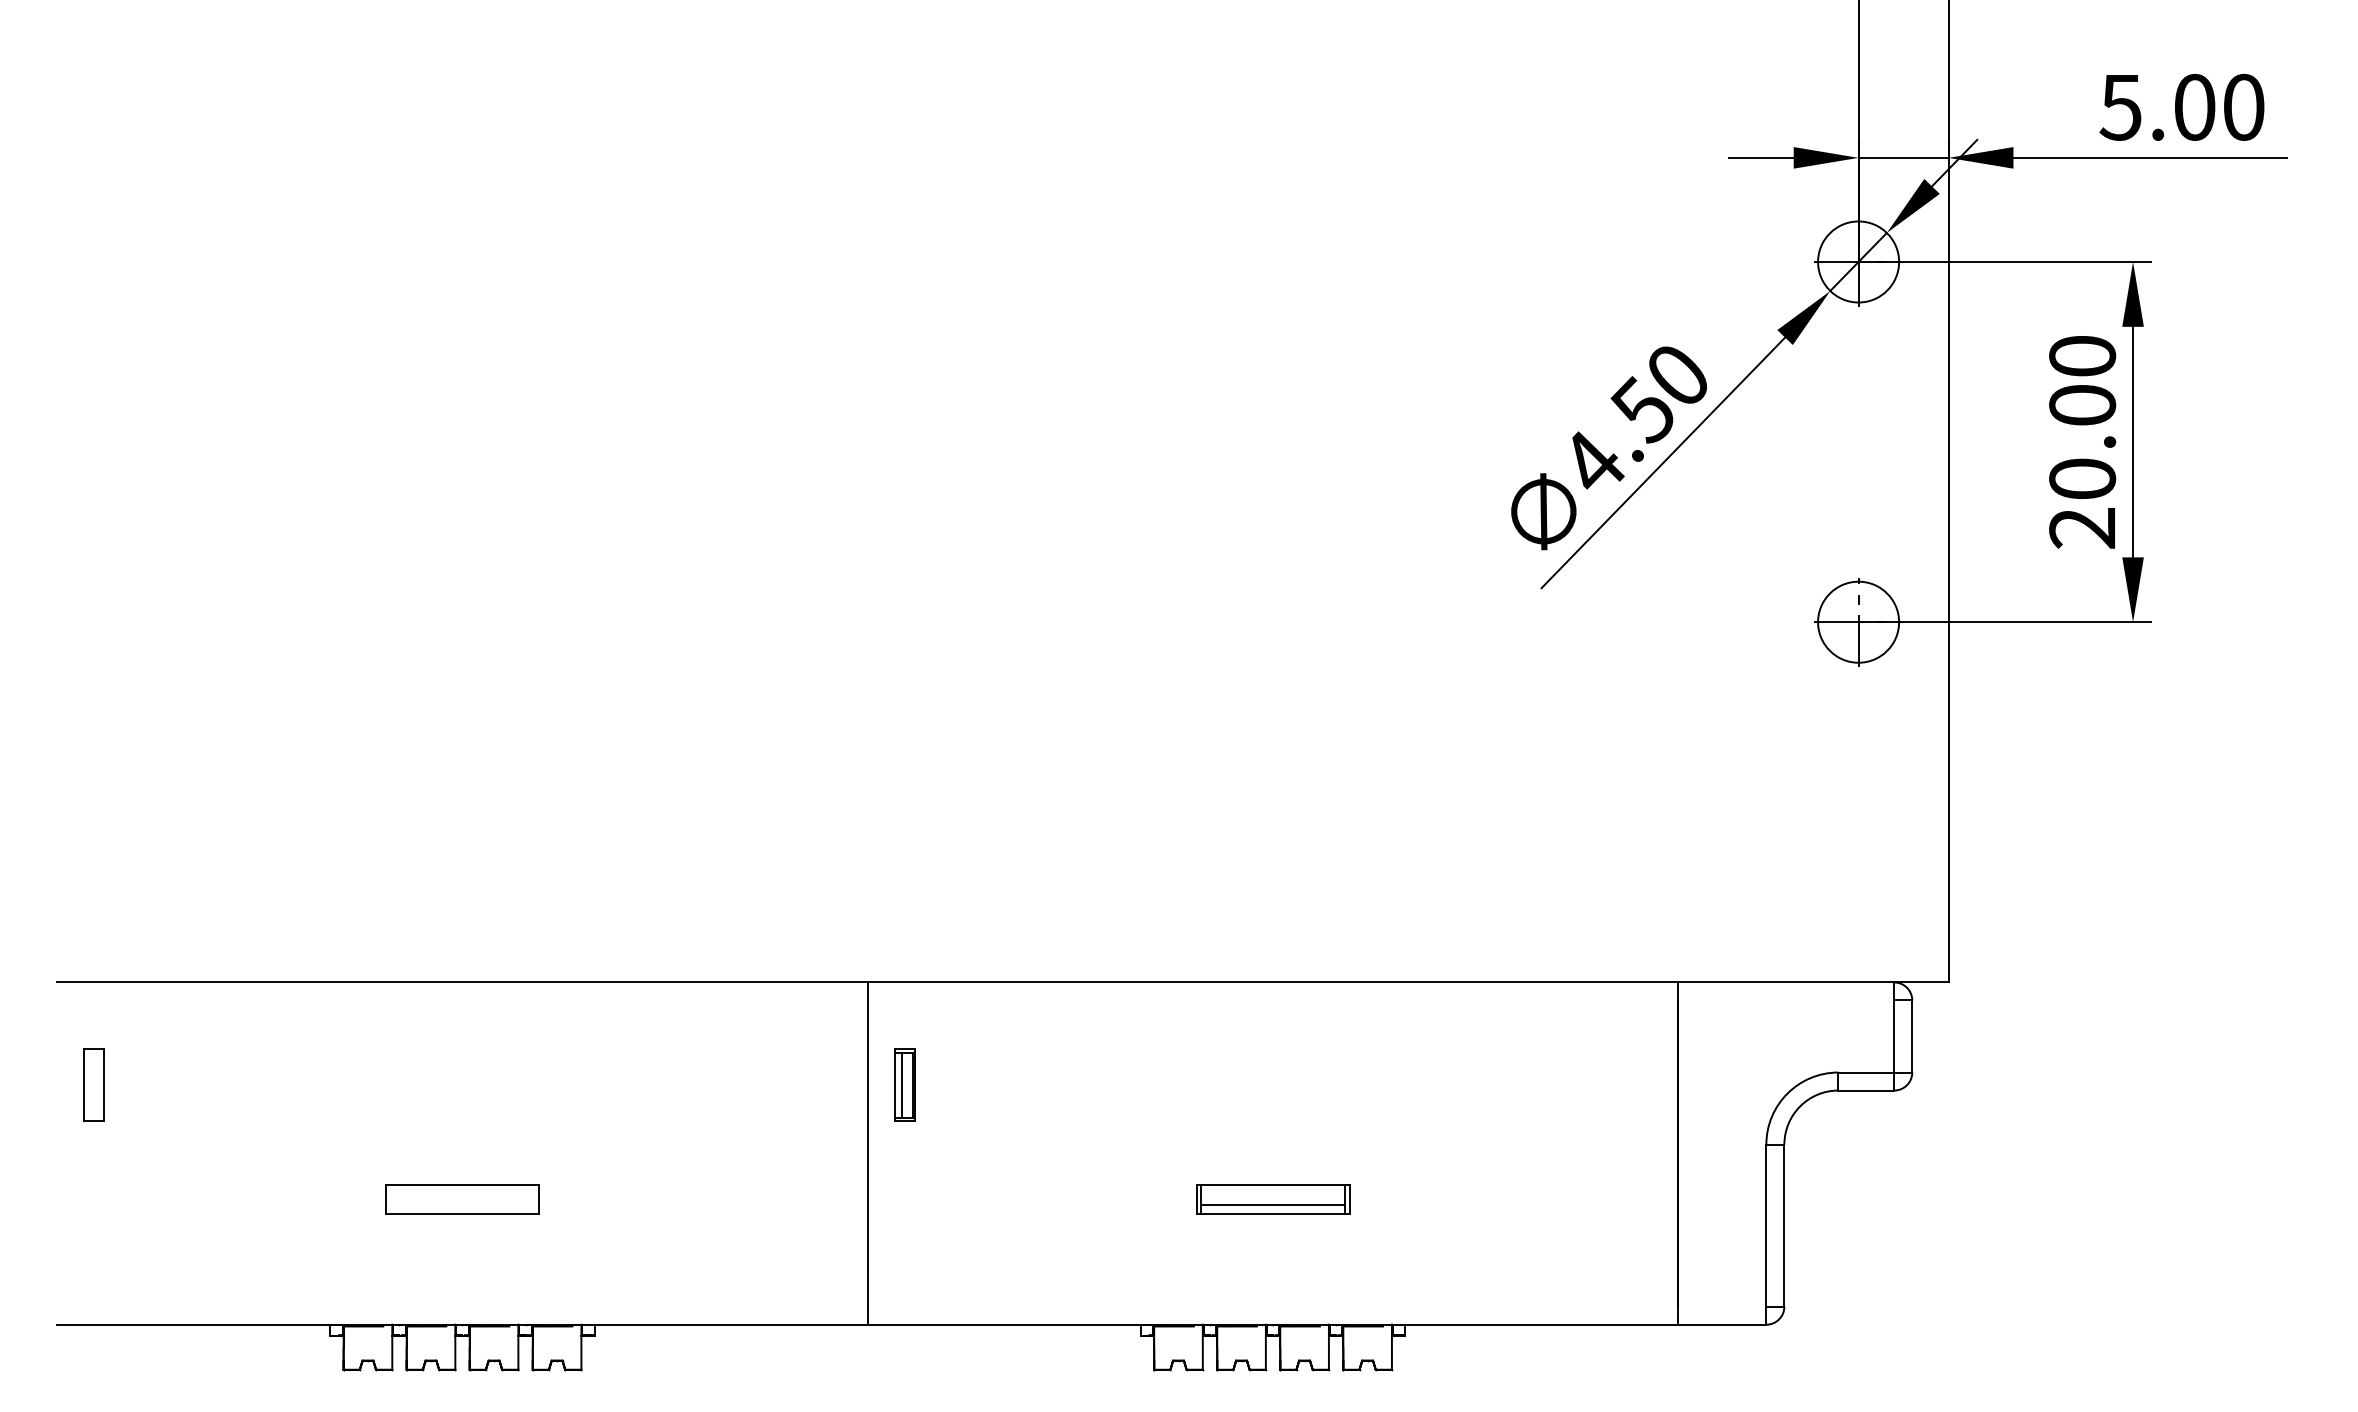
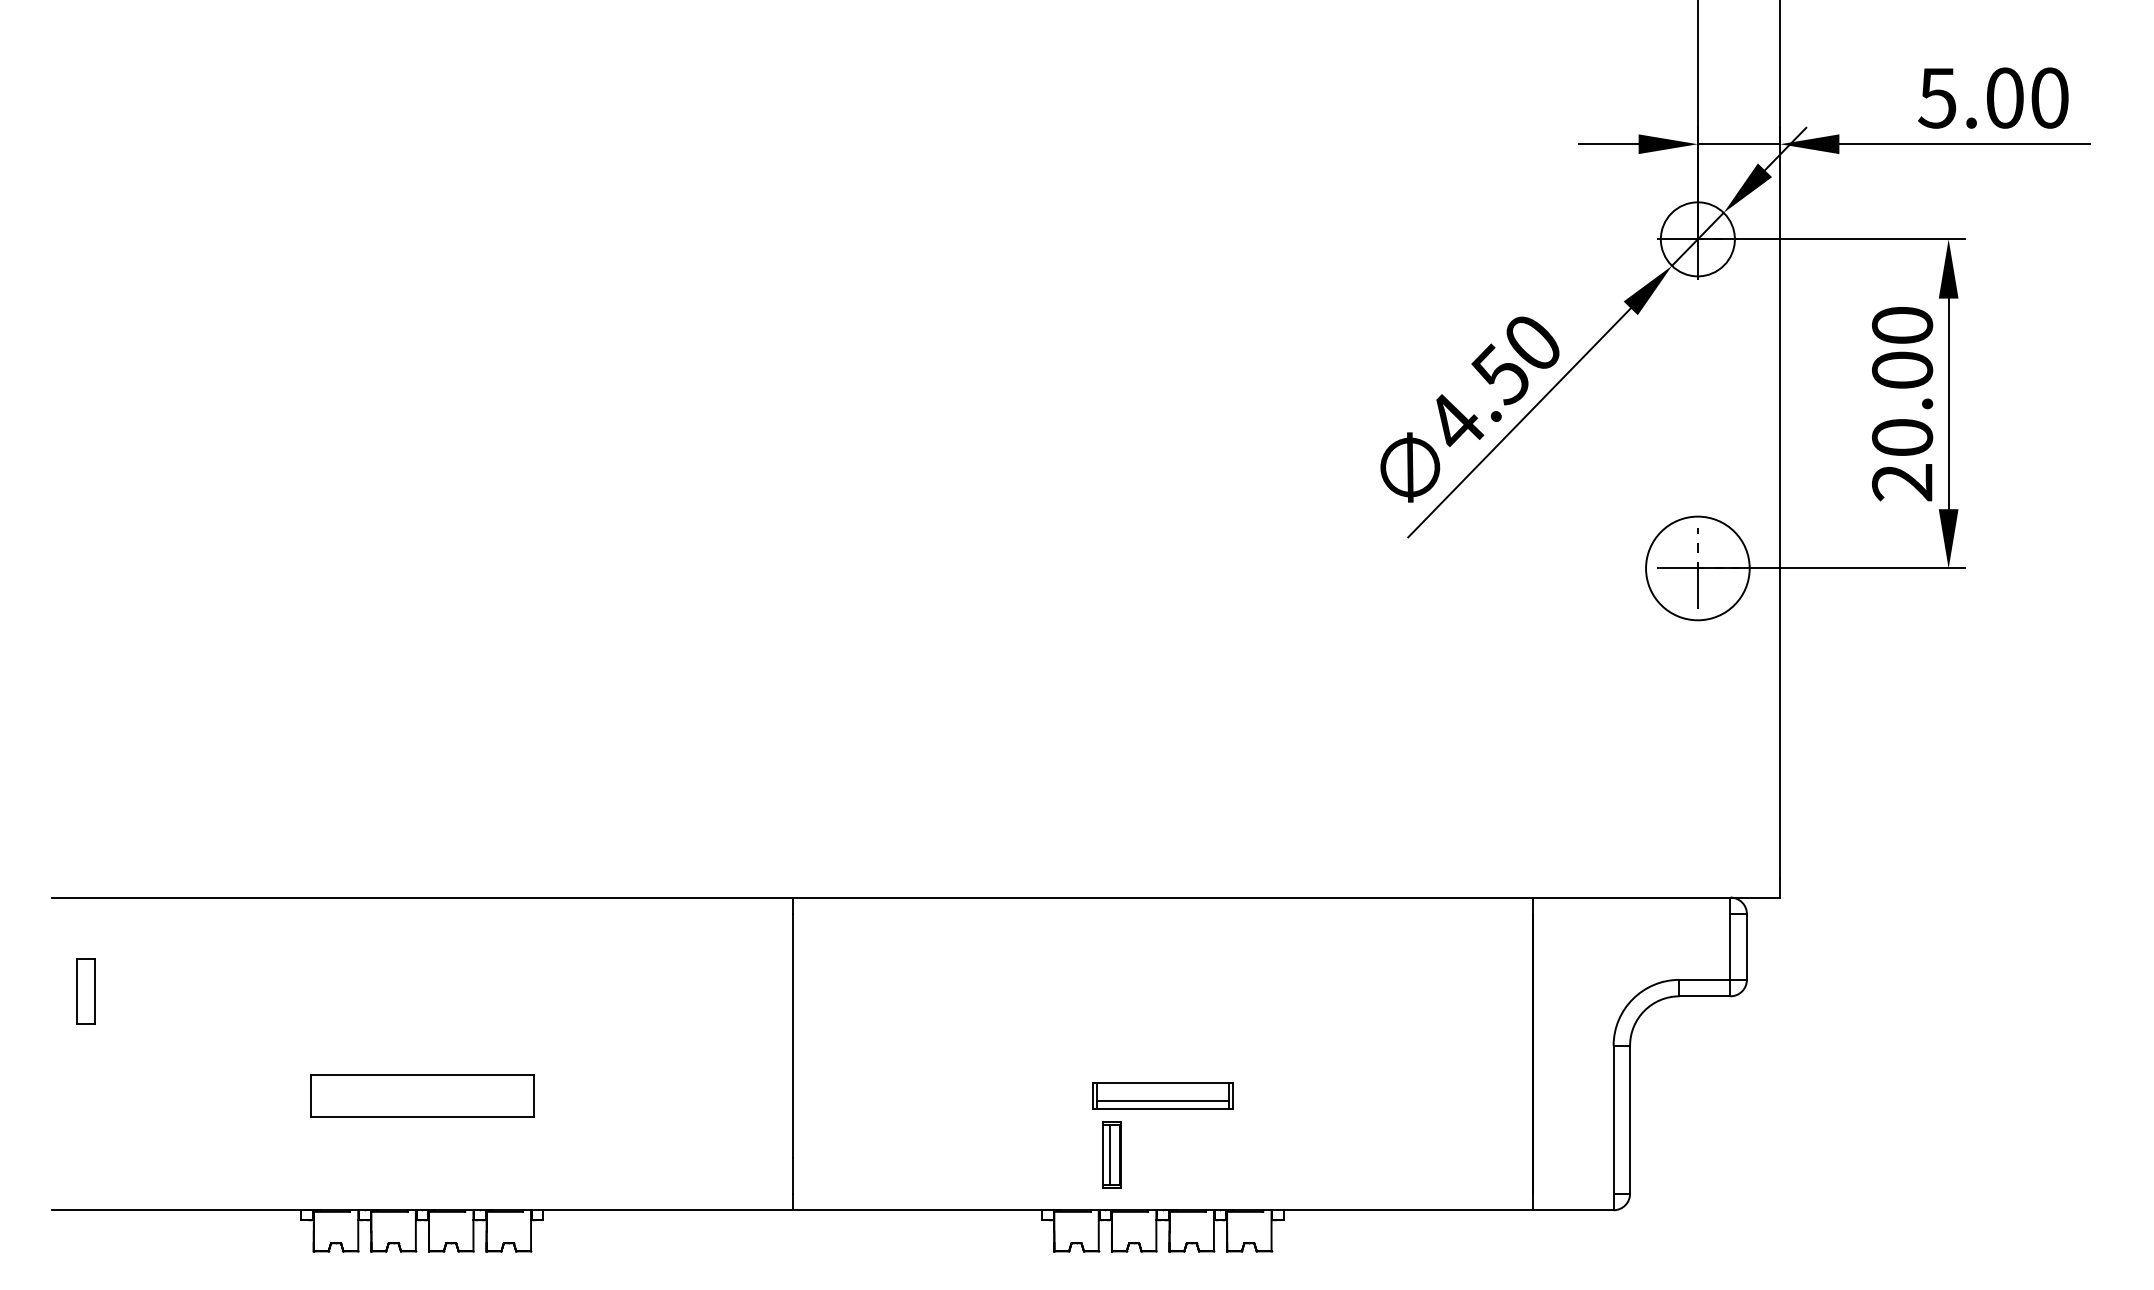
circle: (1858, 621) -> (1697, 567), size x1.4
part: (904, 1084) -> (1112, 1154), moved
part: (462, 1199) -> (422, 1095), size x1.6

